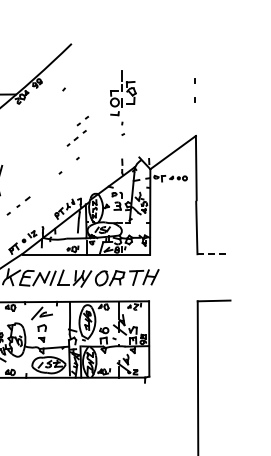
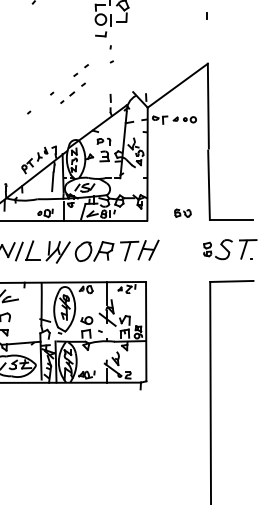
part: (77, 131) -> (74, 84), moved
part: (176, 248) -> (182, 212), added
line: (214, 254) -> (232, 220), dashed -> solid
part: (212, 276) -> (229, 249), added

